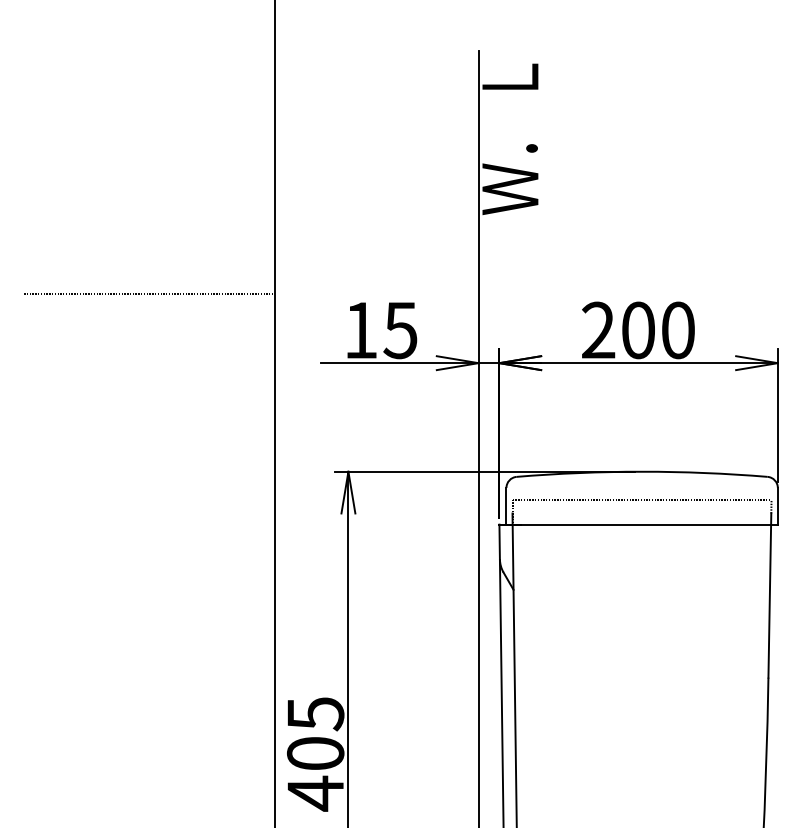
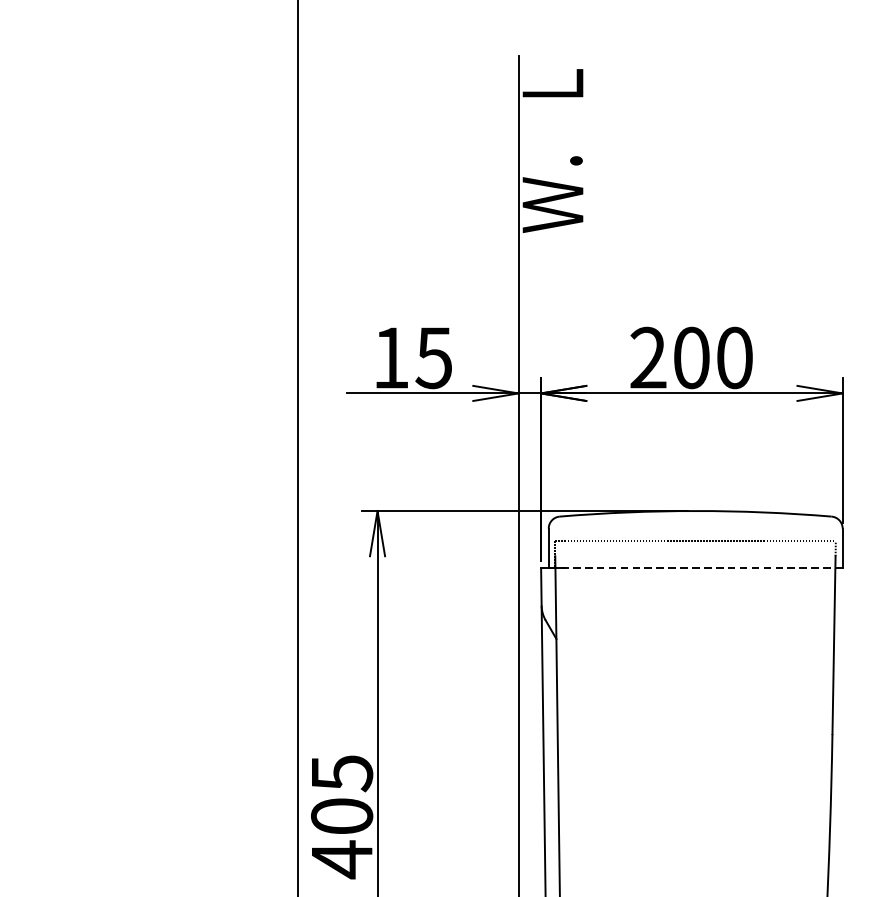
line: (149, 293) -> (162, 317), removed
line: (638, 524) -> (691, 568), solid -> dashed

